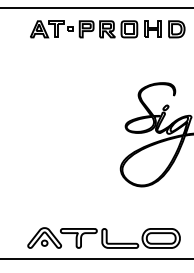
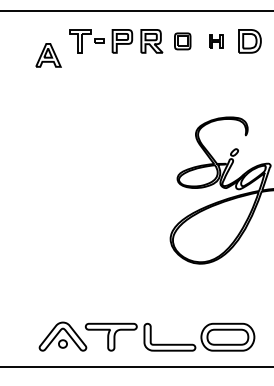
part: (39, 29) -> (48, 55), moved
part: (129, 29) -> (182, 41), size x0.7
part: (153, 29) -> (216, 41), size x0.6

